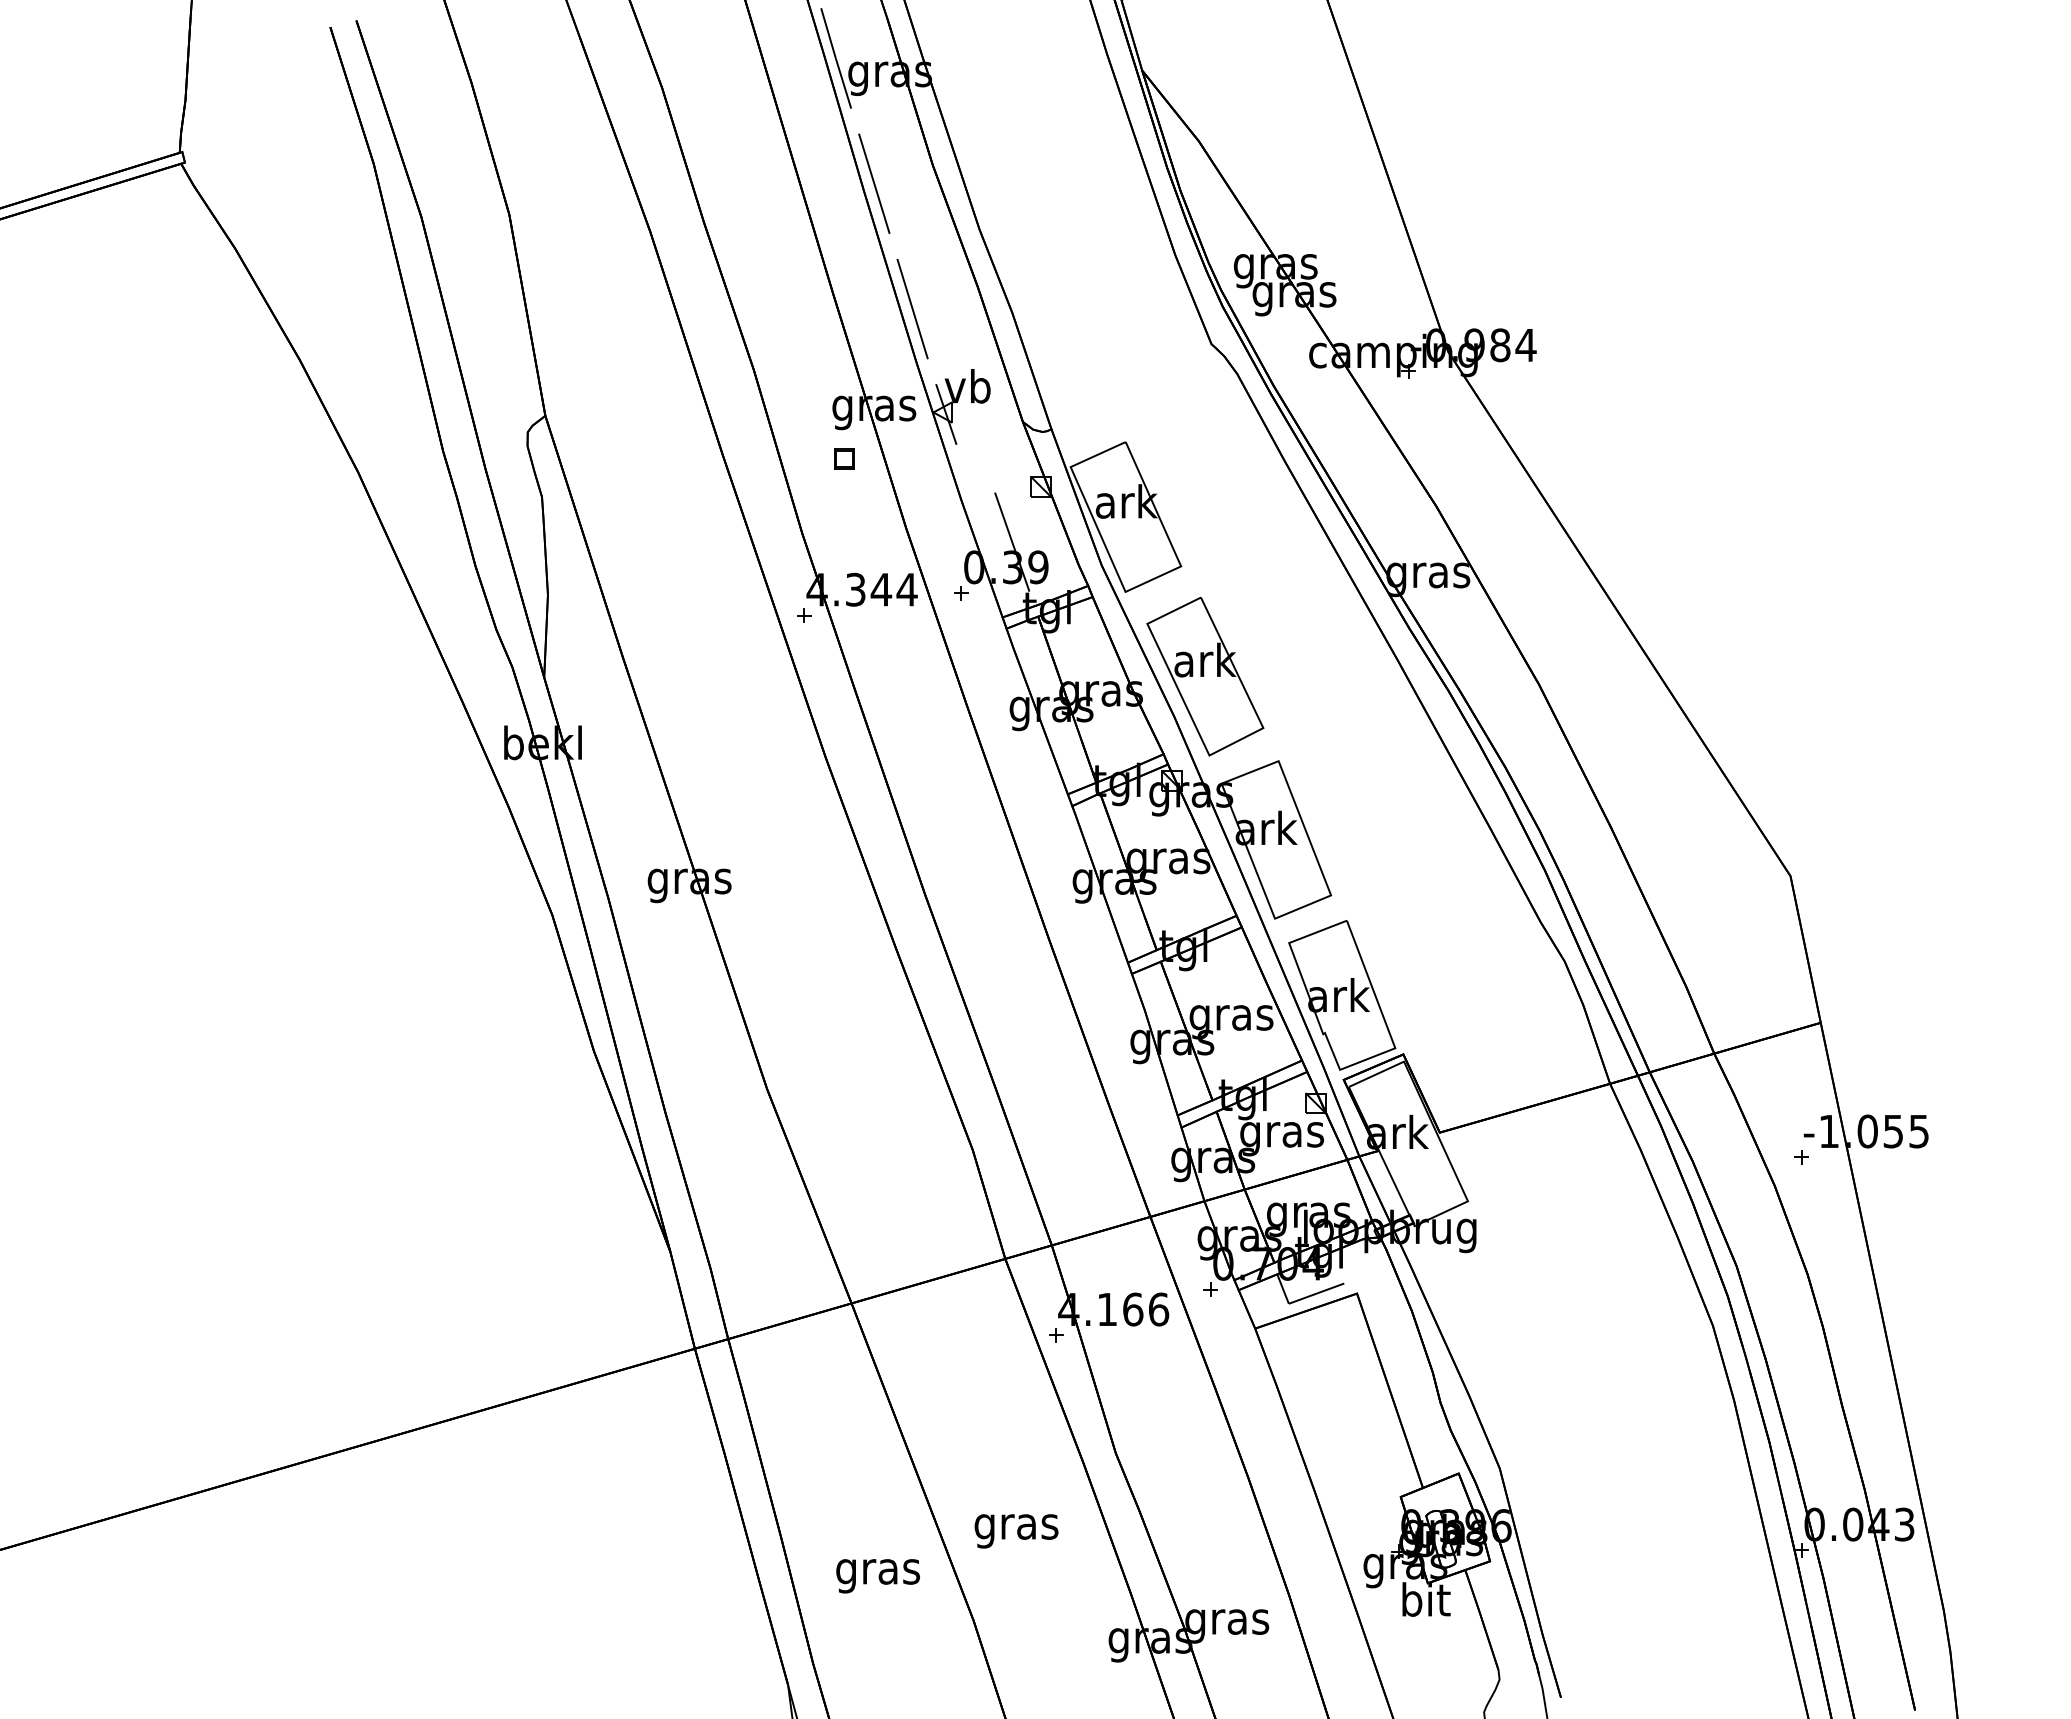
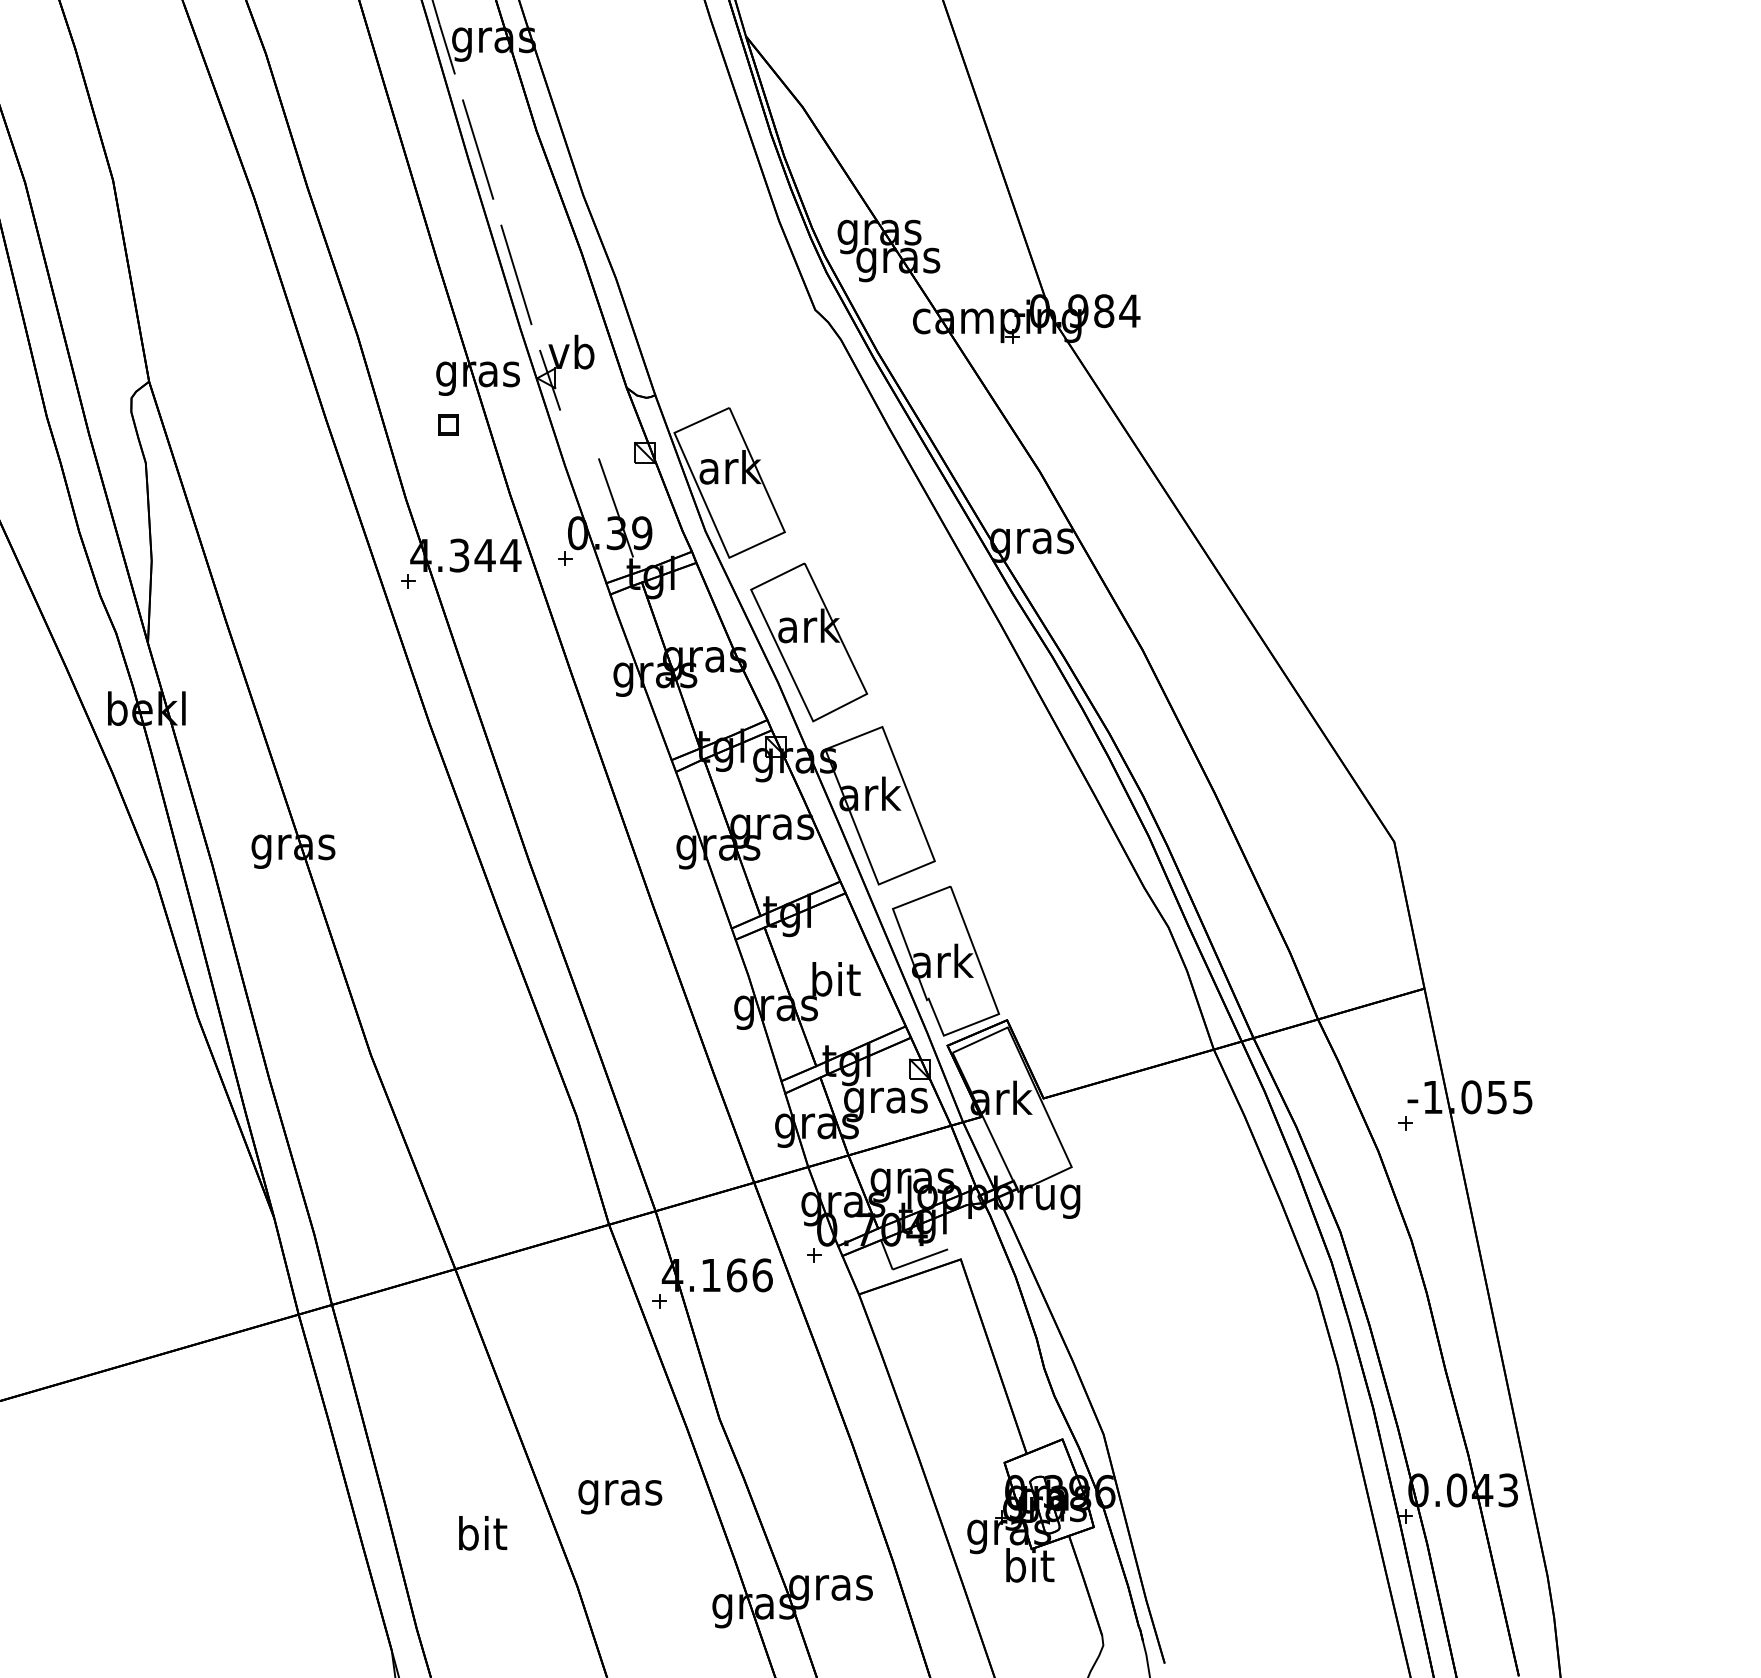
text: (1231, 1017) -> (835, 983), gras -> bit
text: (878, 1571) -> (482, 1537), gras -> bit

